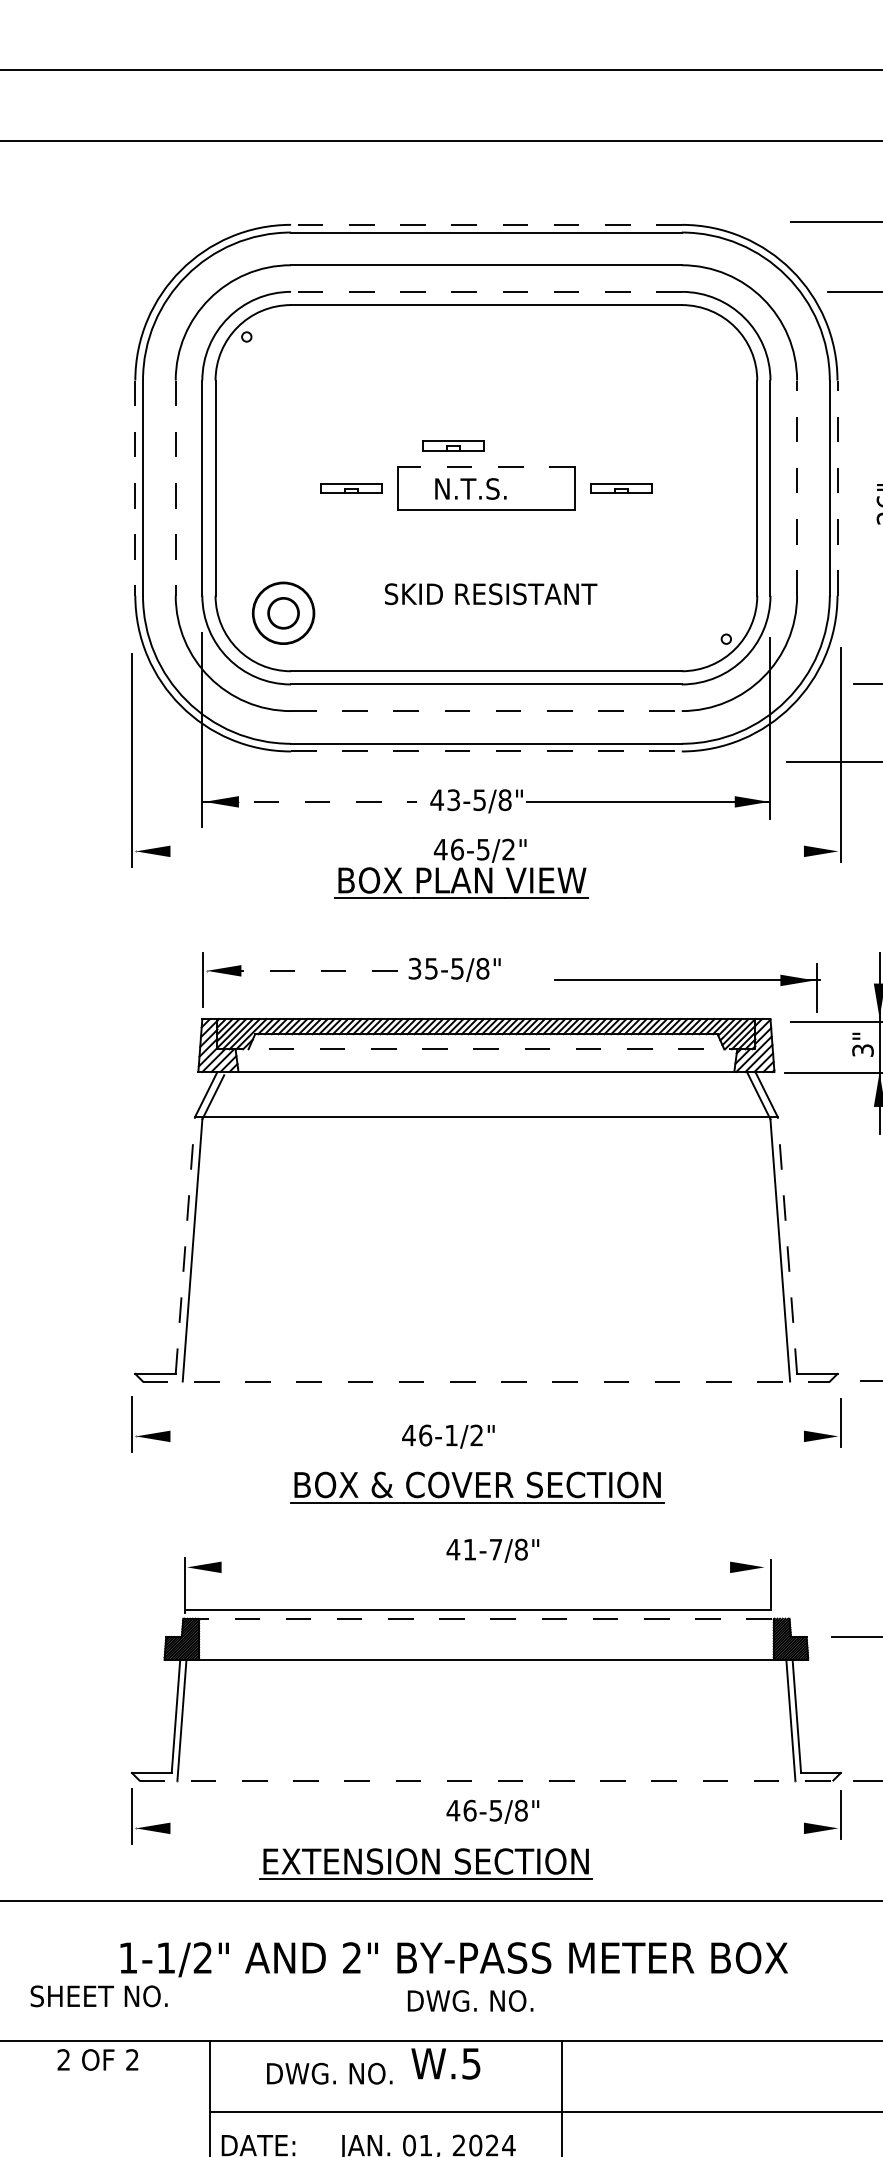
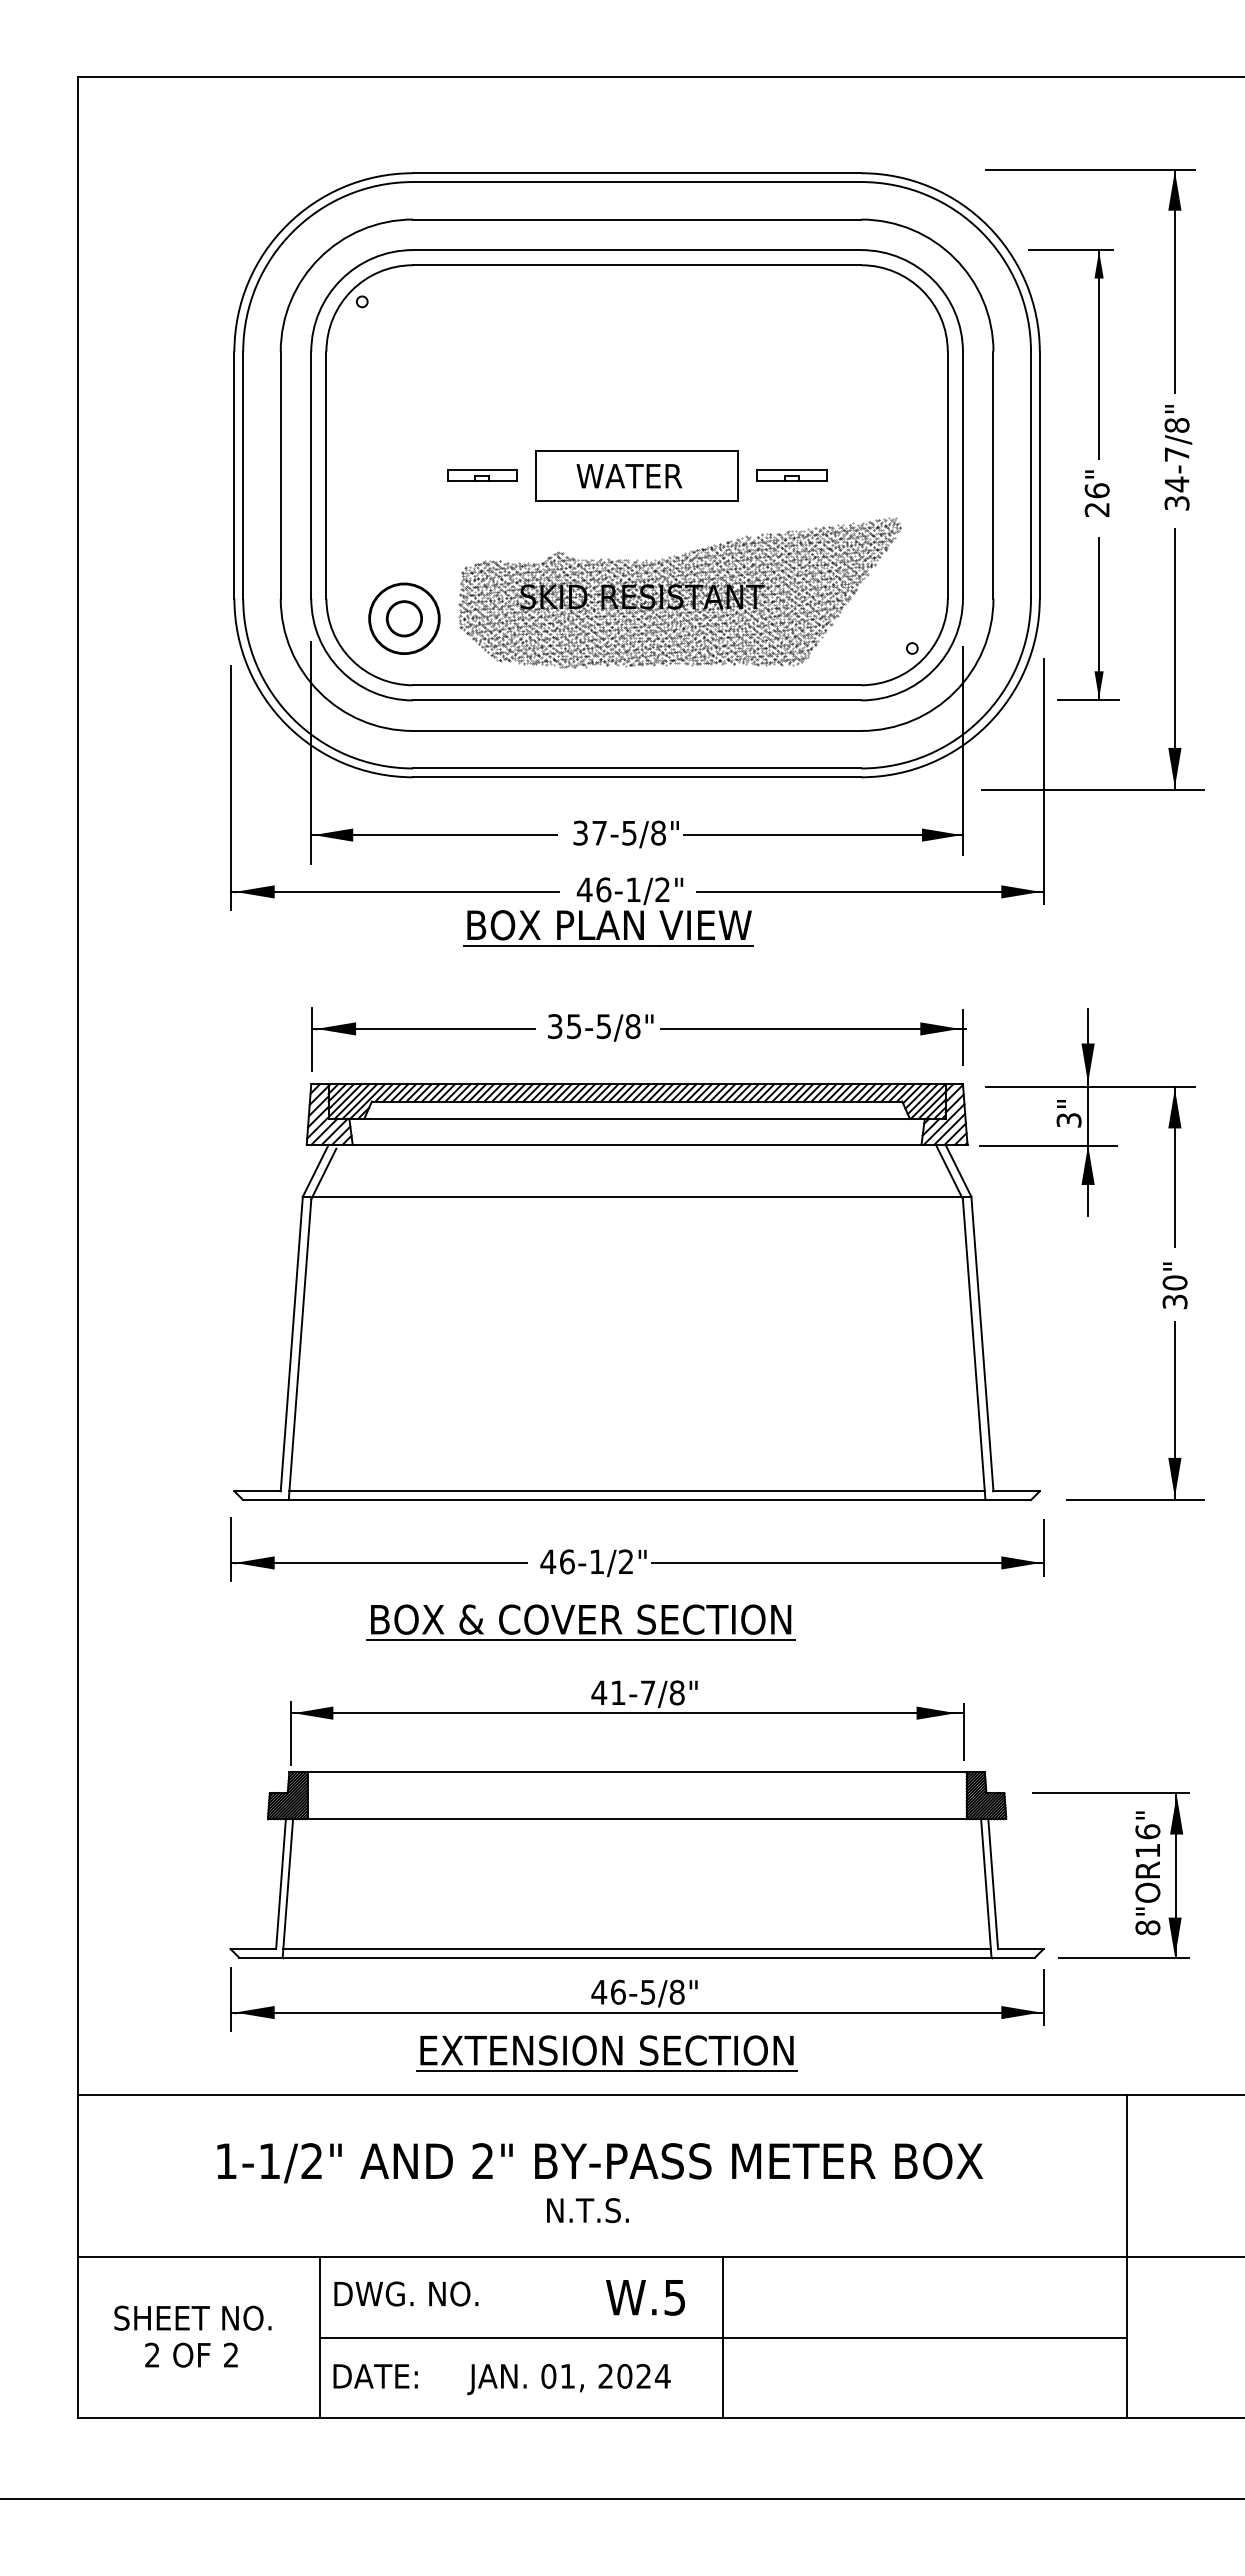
line: (485, 225) -> (636, 173), dashed -> solid
line: (485, 292) -> (636, 250), dashed -> solid
part: (453, 445) -> (599, 426), removed
line: (485, 466) -> (636, 450), dashed -> solid
line: (797, 487) -> (993, 474), dashed -> solid
line: (837, 487) -> (1039, 474), dashed -> solid
line: (135, 488) -> (234, 475), dashed -> solid
line: (175, 488) -> (280, 475), dashed -> solid
text: (479, 488) -> (629, 475), N.T.S. -> WATER
hatch: (523, 590) -> (679, 592), added
line: (486, 710) -> (637, 730), dashed -> solid
line: (486, 751) -> (637, 777), dashed -> solid
text: (444, 799) -> (589, 832), 43-5/8" -> 37-5/8"
line: (309, 802) -> (434, 835), dashed -> solid
text: (483, 849) -> (633, 889), 46-5/2" -> 46-1/2"
line: (274, 851) -> (394, 891), added
line: (689, 851) -> (869, 891), added
line: (300, 970) -> (423, 1028), dashed -> solid
part: (687, 980) -> (813, 1029), moved
line: (486, 1048) -> (637, 1118), dashed -> solid
line: (185, 1245) -> (291, 1344), dashed -> solid
line: (787, 1245) -> (982, 1344), dashed -> solid
line: (485, 1374) -> (636, 1491), added
line: (486, 1381) -> (637, 1499), dashed -> solid
line: (260, 1436) -> (378, 1562), added
line: (669, 1436) -> (847, 1562), added
part: (477, 1487) -> (580, 1622), moved
line: (477, 1610) -> (626, 1713), moved
line: (486, 1619) -> (637, 1772), dashed -> solid
line: (485, 1773) -> (636, 1949), added
line: (486, 1780) -> (637, 1957), dashed -> solid
line: (485, 1828) -> (636, 2012), added
part: (425, 1864) -> (606, 2053), moved
text: (98, 1995) -> (192, 2317), moved
text: (471, 2000) -> (619, 2210), DWG. NO. -> N.T.S.
text: (97, 2059) -> (191, 2354), moved
text: (445, 2063) -> (645, 2297), moved
text: (329, 2073) -> (406, 2293), moved

